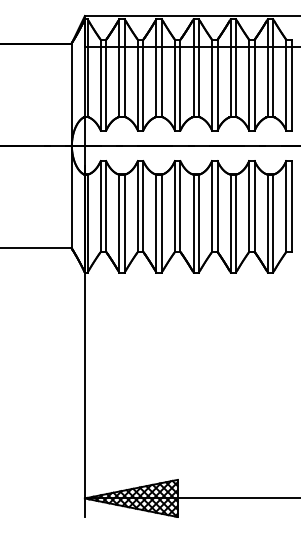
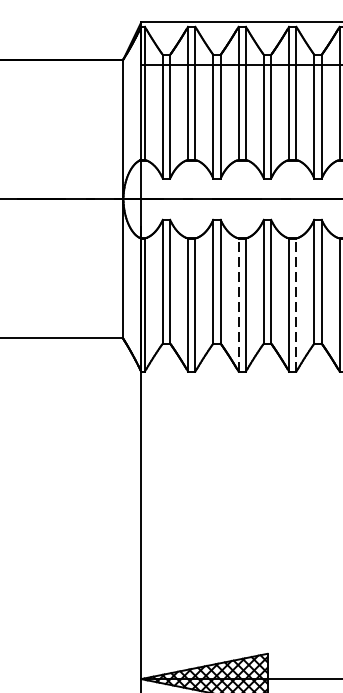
line: (156, 223) -> (238, 304), solid -> dashed
line: (198, 223) -> (295, 304), solid -> dashed

